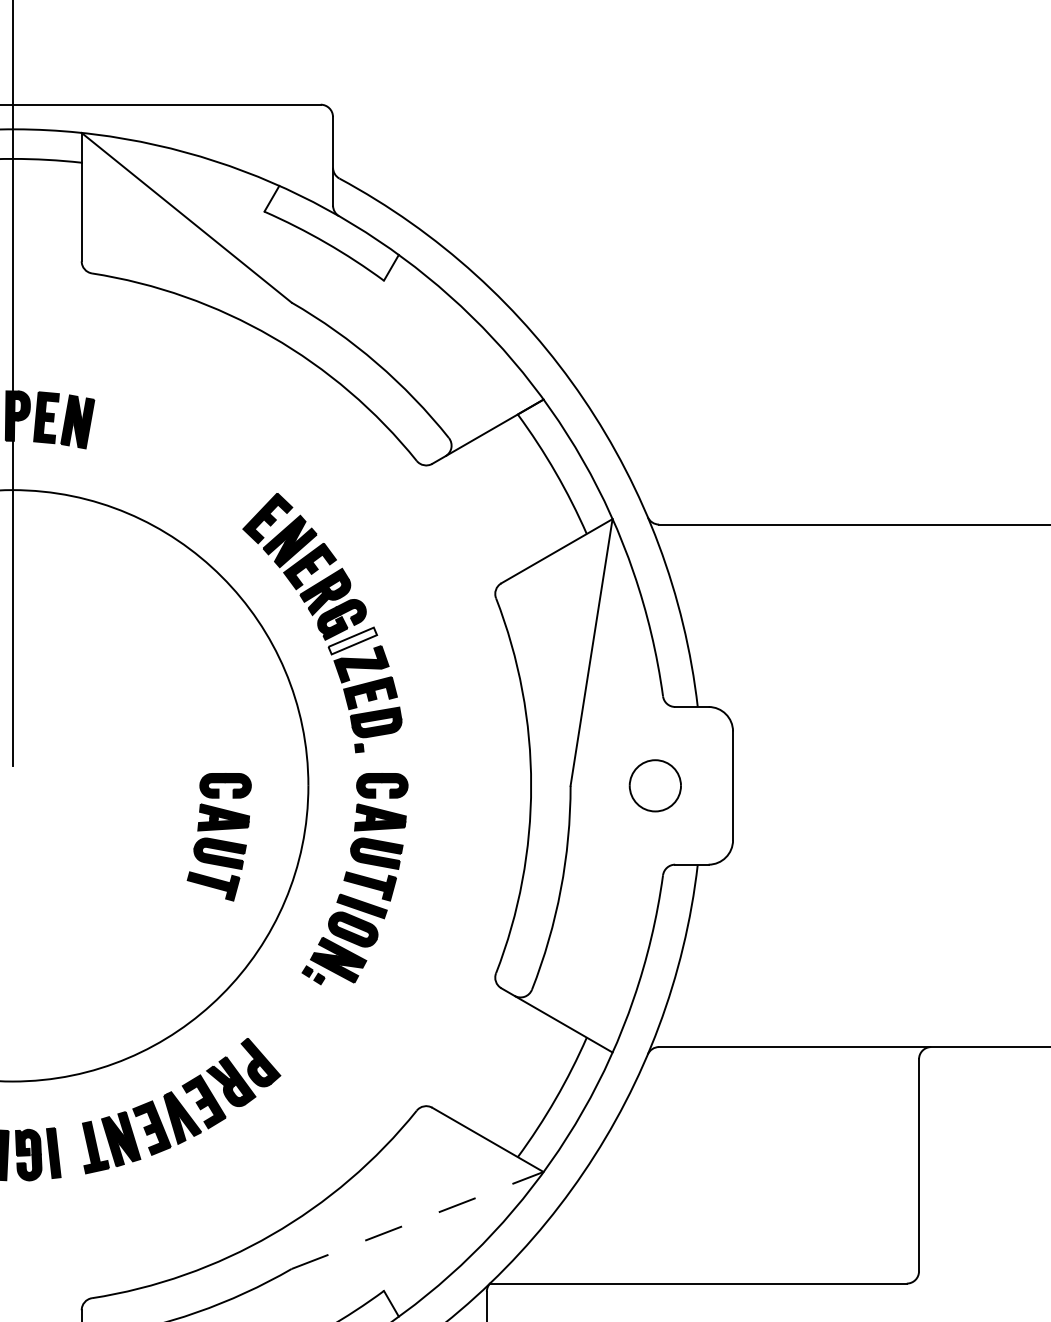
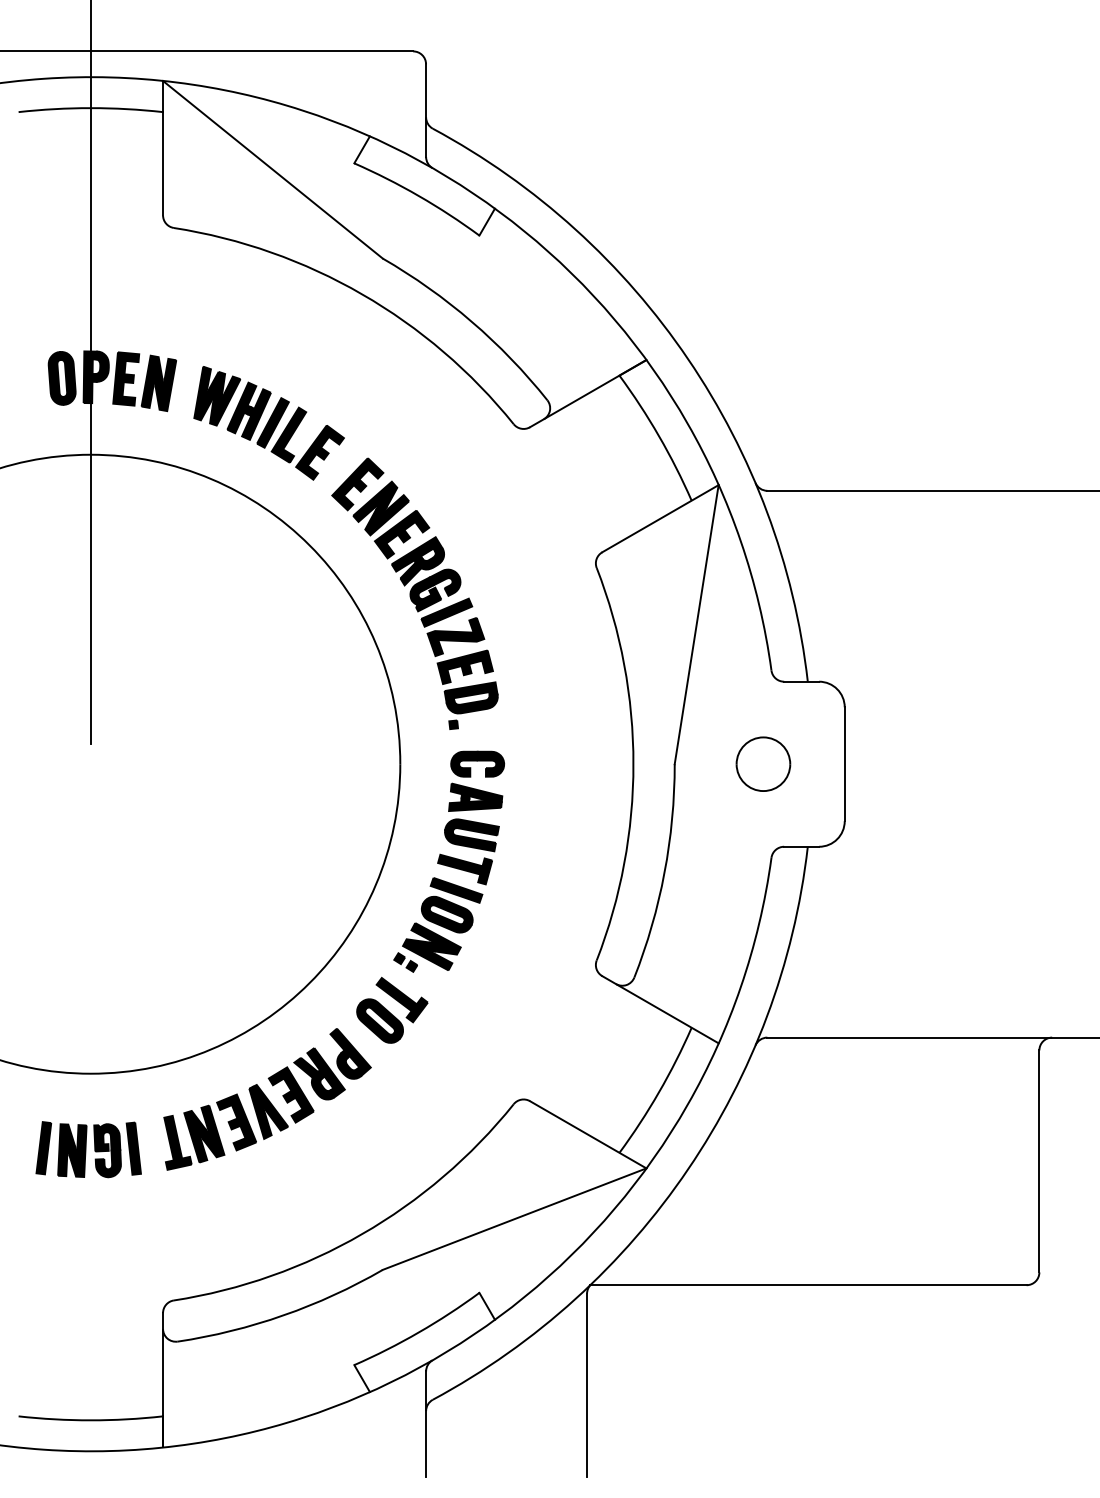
part: (182, 460) -> (268, 423), added
fill: (352, 640) -> (446, 612), added
part: (219, 836) -> (307, 817), removed
part: (300, 1020) -> (392, 1009), added
line: (418, 1219) -> (515, 1218), dashed -> solid

